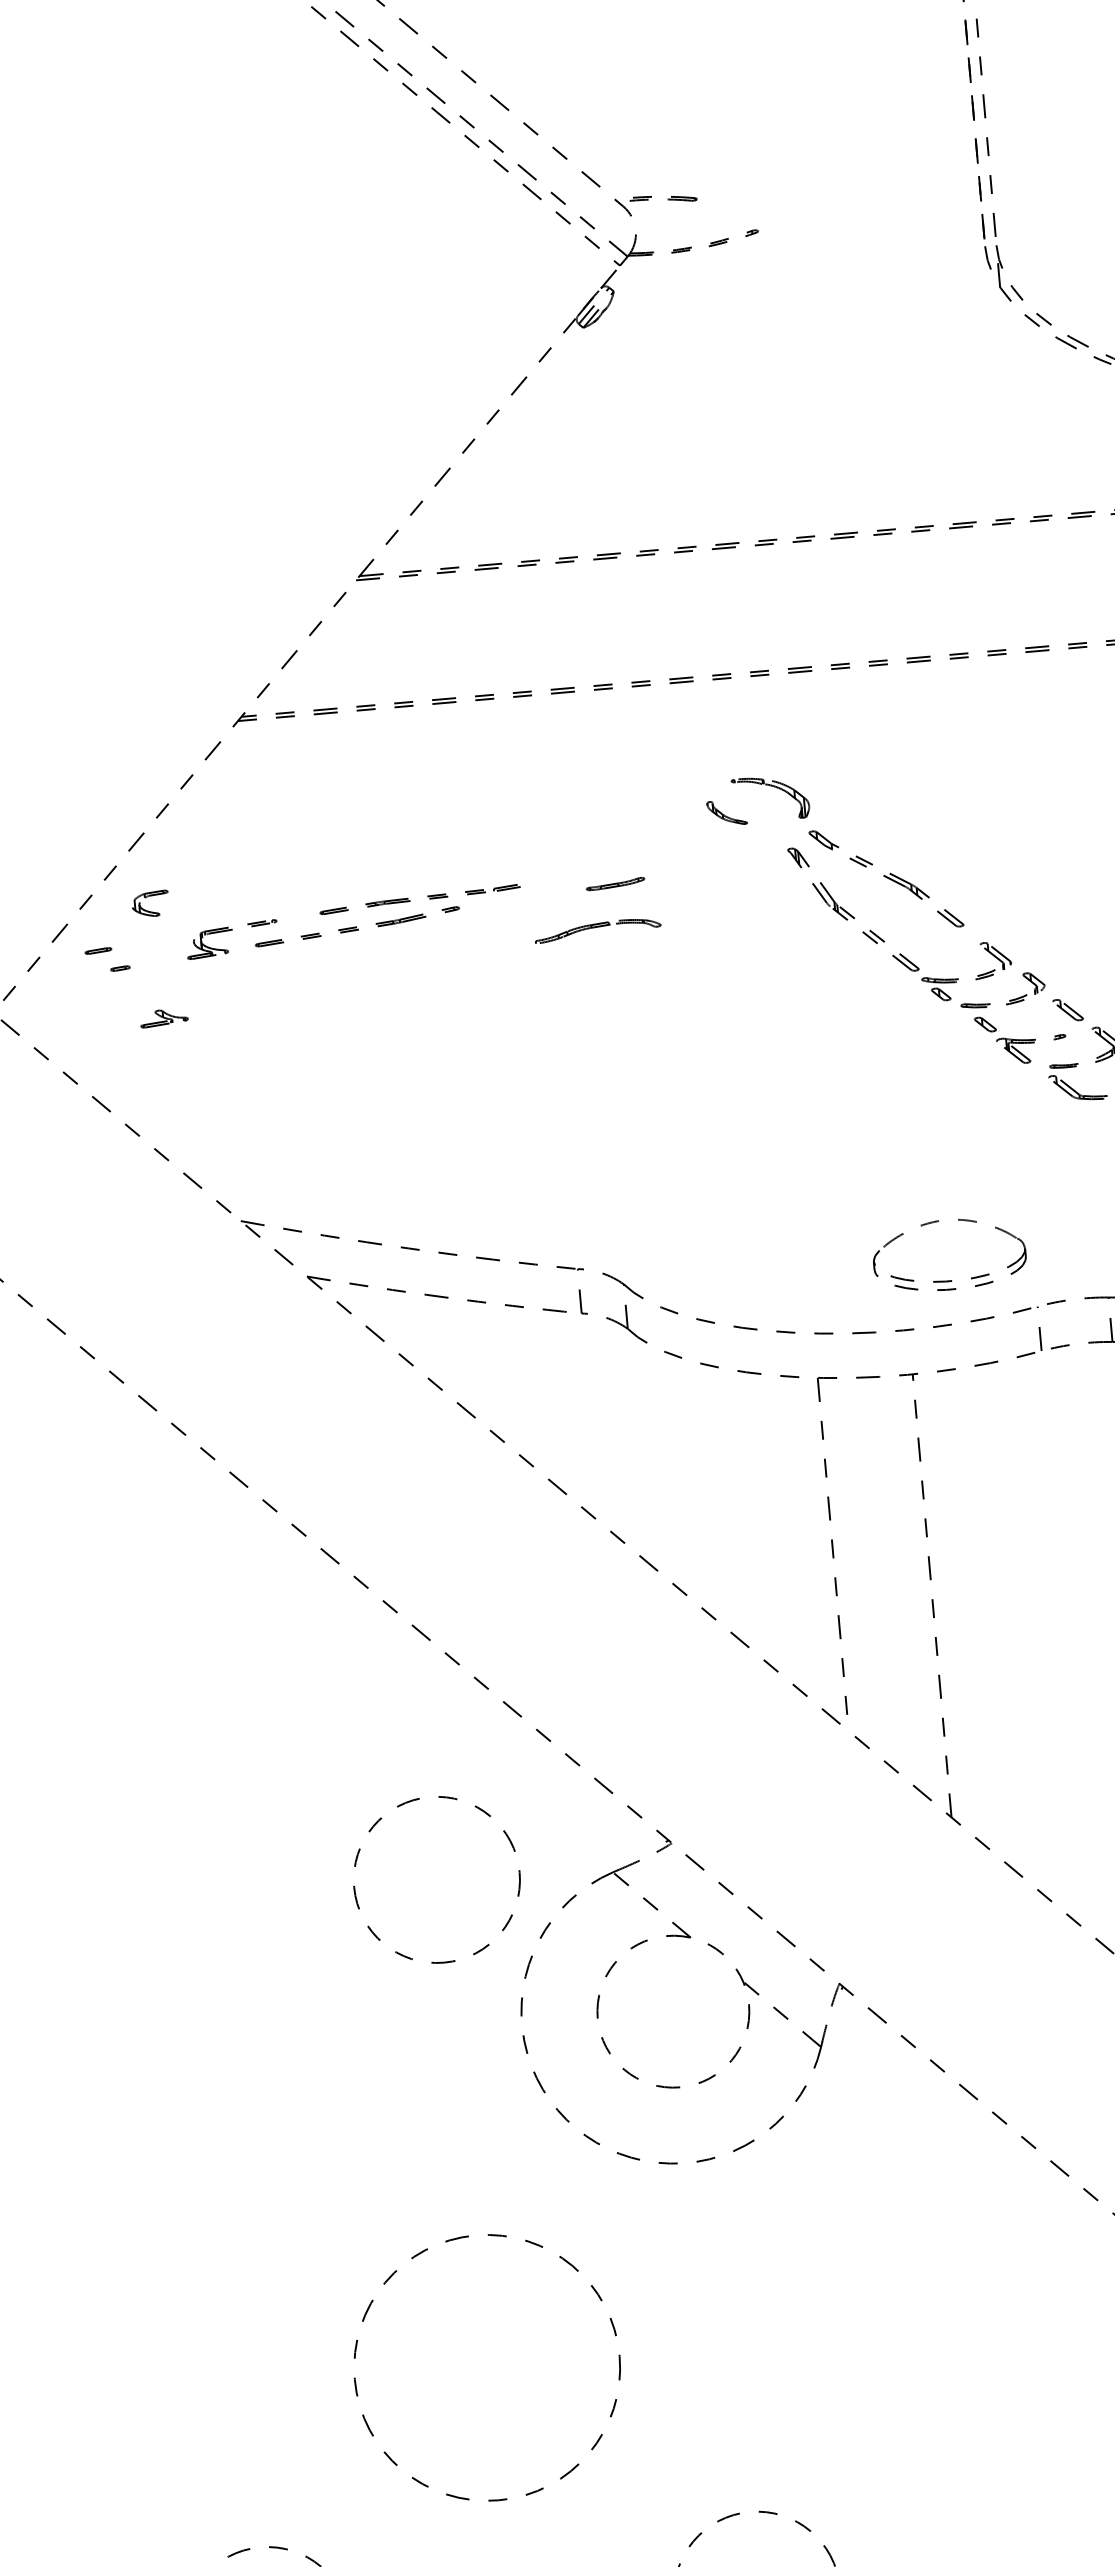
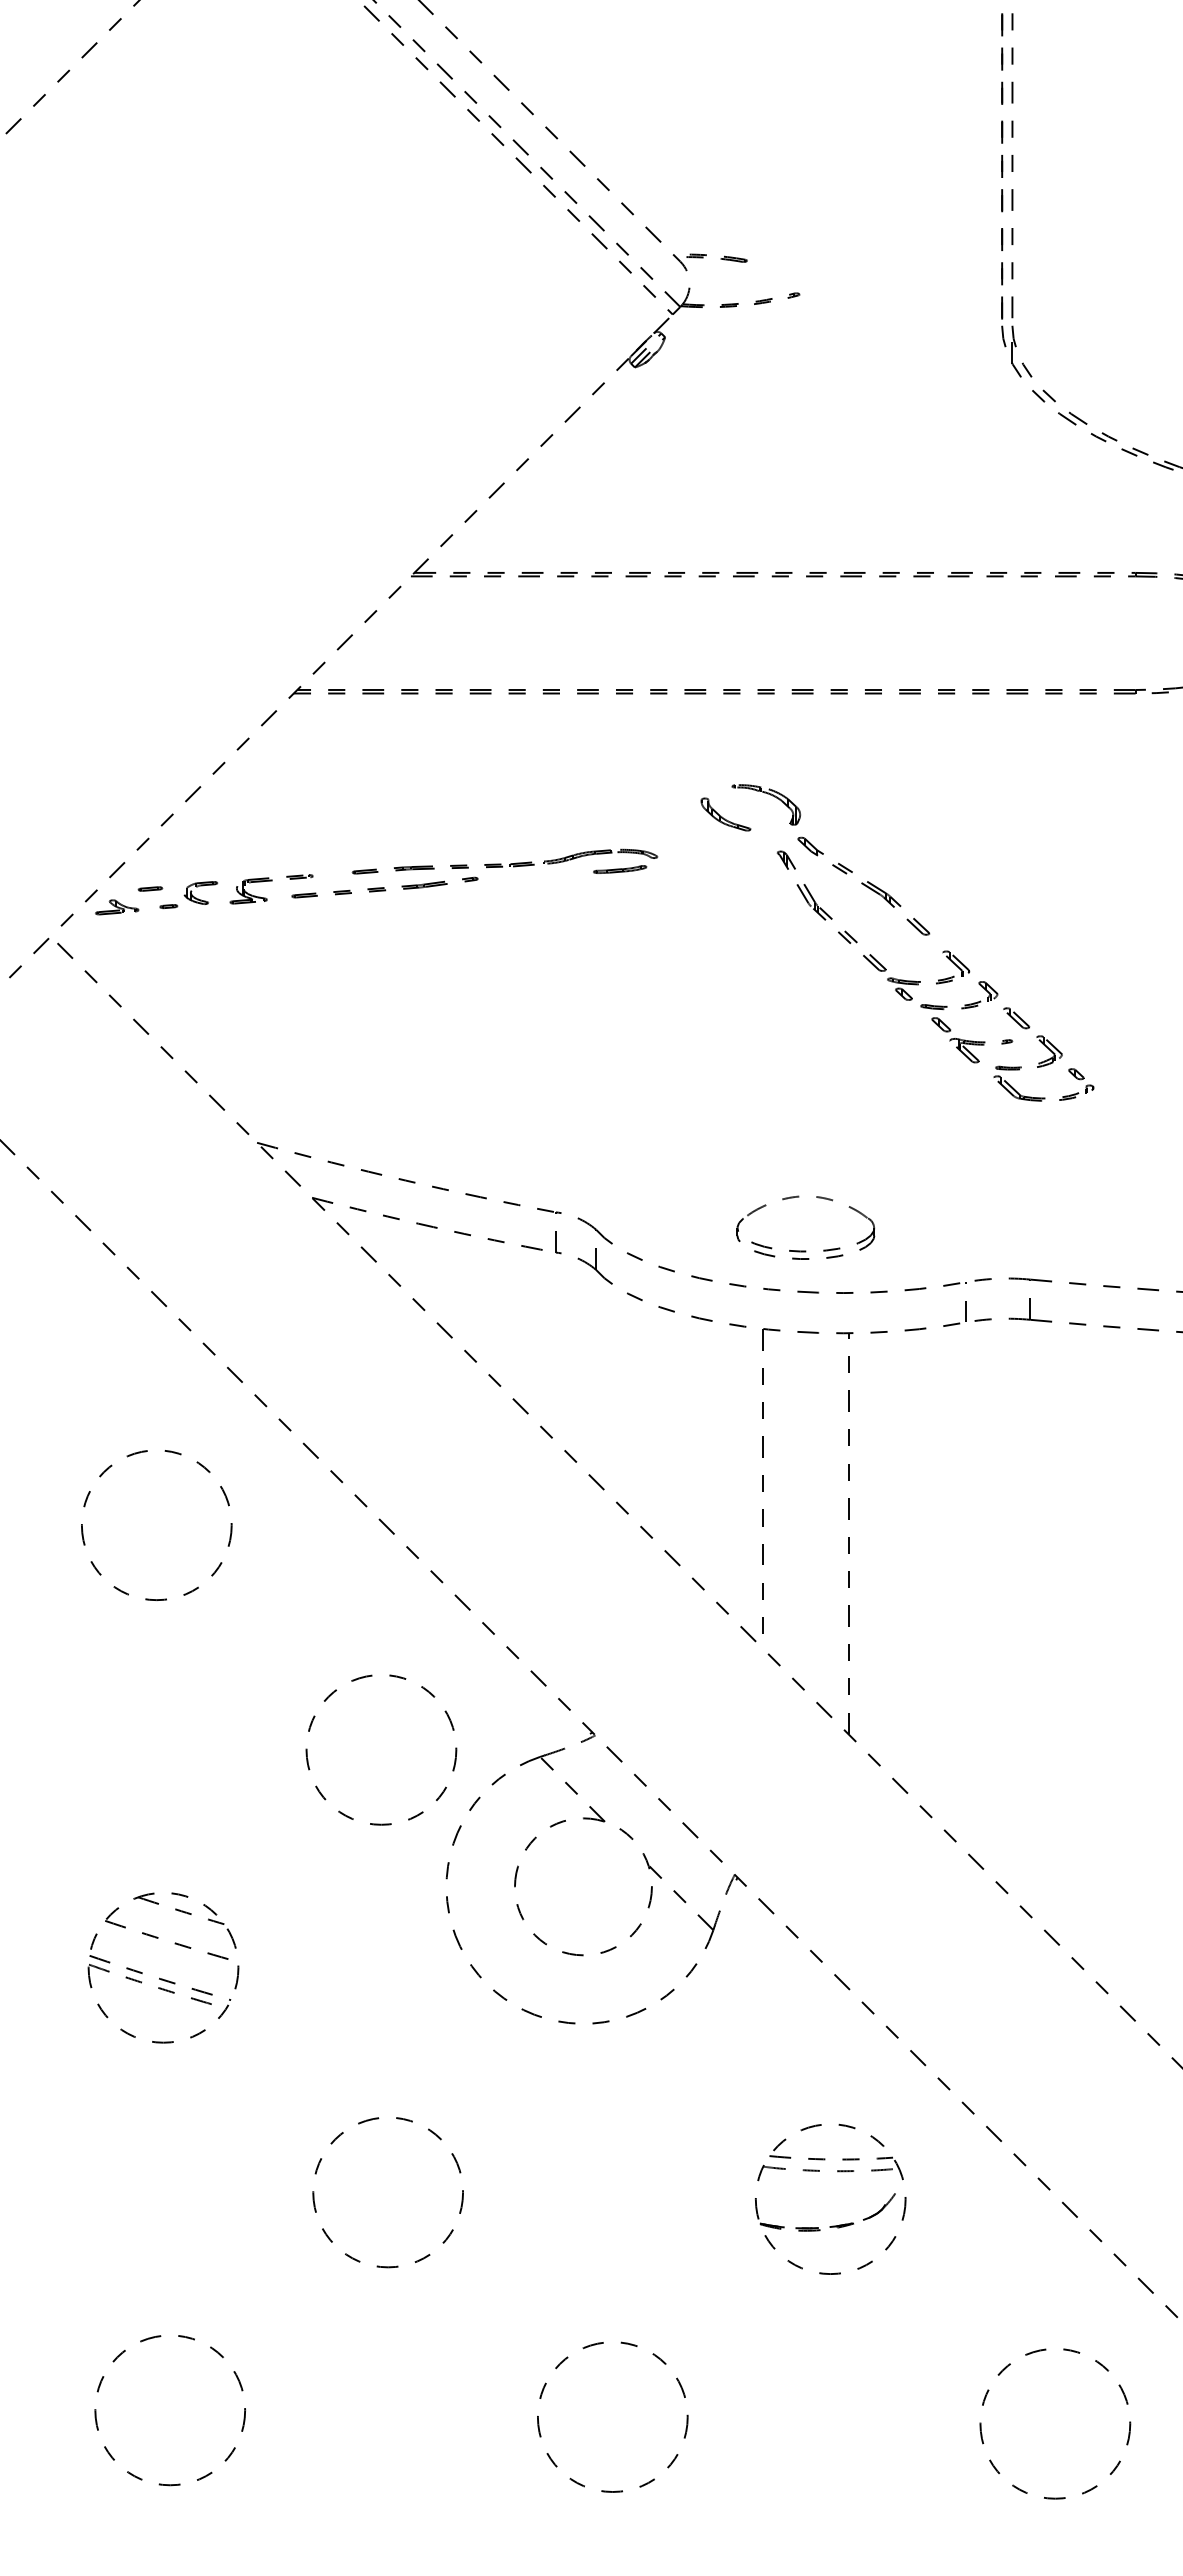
part: (726, 813) -> (725, 814), size x1.43
part: (150, 903) -> (200, 892), moved
part: (597, 930) -> (600, 856), moved
part: (164, 1018) -> (117, 907), moved
part: (951, 1279) -> (805, 1250), moved
circle: (166, 1653) -> (156, 1525), added
part: (213, 2152) -> (159, 1977), added
part: (981, 2302) -> (837, 2172), added
circle: (486, 2368) -> (387, 2192), size x0.62

